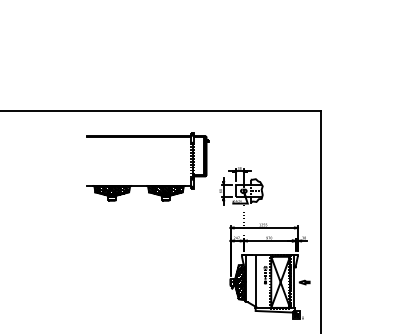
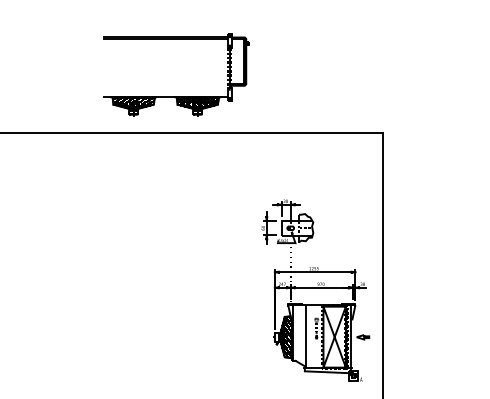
part: (148, 185) -> (176, 96), moved

